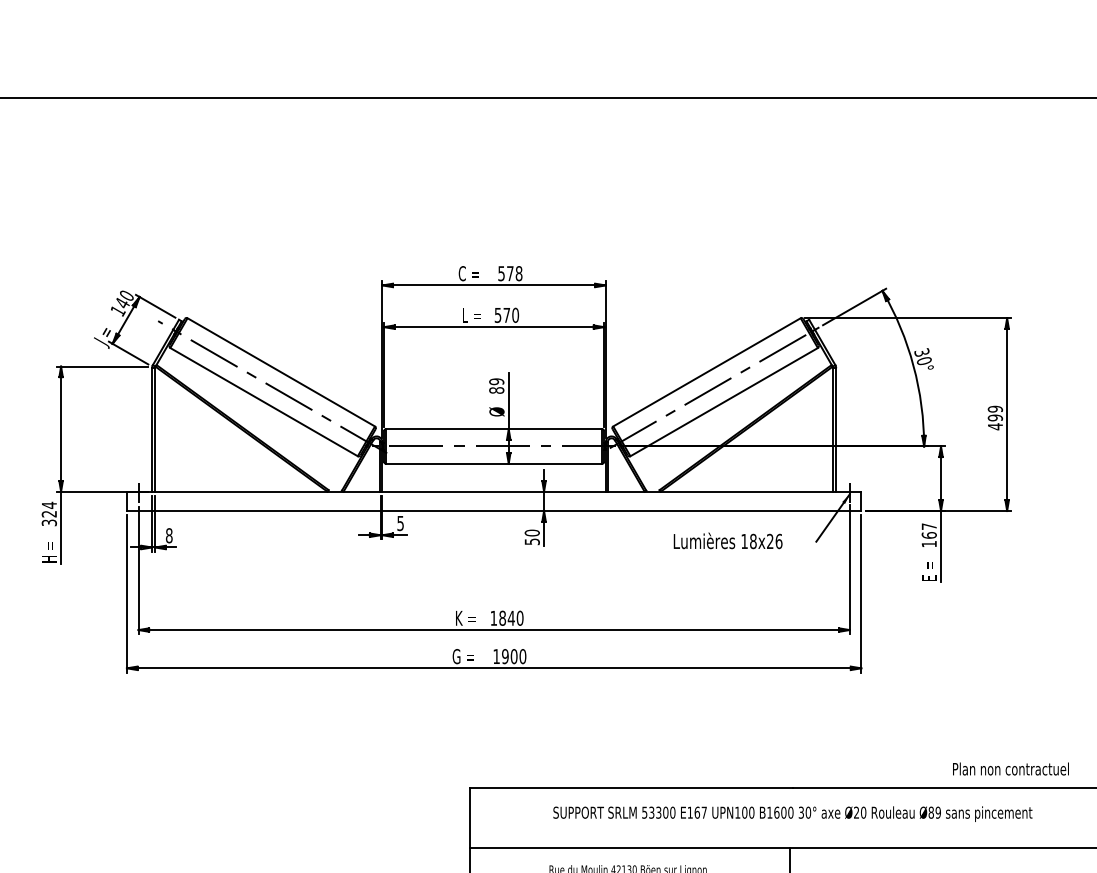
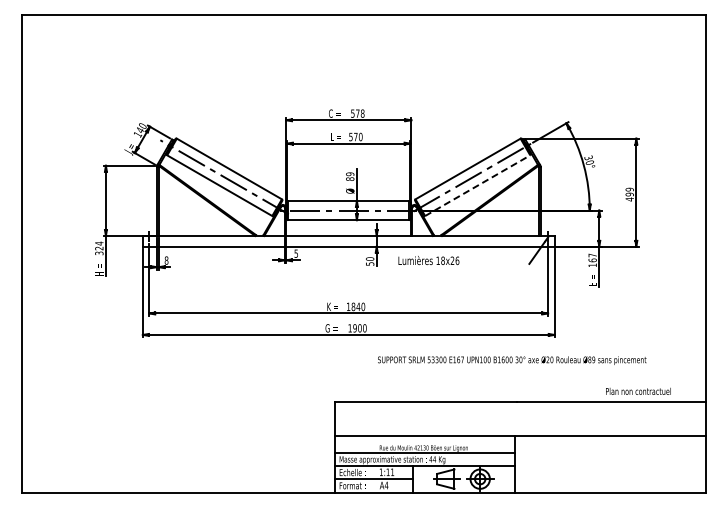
line: (723, 401) -> (477, 185), solid -> dashed
text: (727, 540) -> (428, 260), moved
text: (793, 813) -> (512, 360), moved

